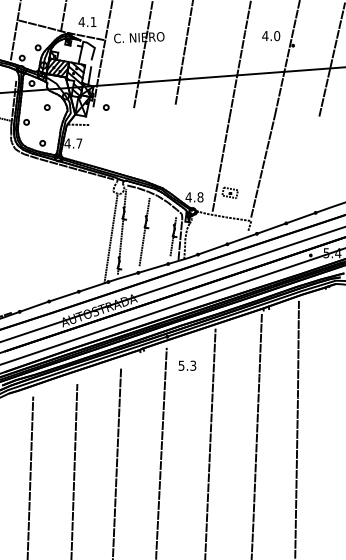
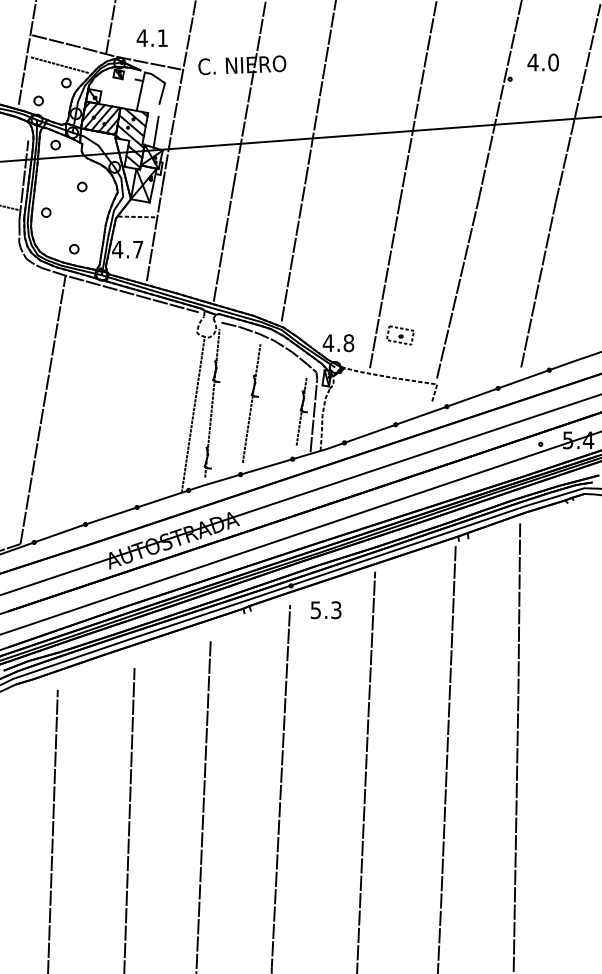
text: (271, 36) -> (543, 63), moved
line: (34, 37) -> (59, 65), added
part: (105, 107) -> (183, 186), removed
line: (88, 134) -> (153, 233), added
line: (128, 140) -> (223, 244), added
line: (168, 144) -> (293, 251), added
line: (309, 163) -> (538, 284), added
line: (24, 235) -> (42, 409), added
text: (187, 365) -> (326, 609), moved

